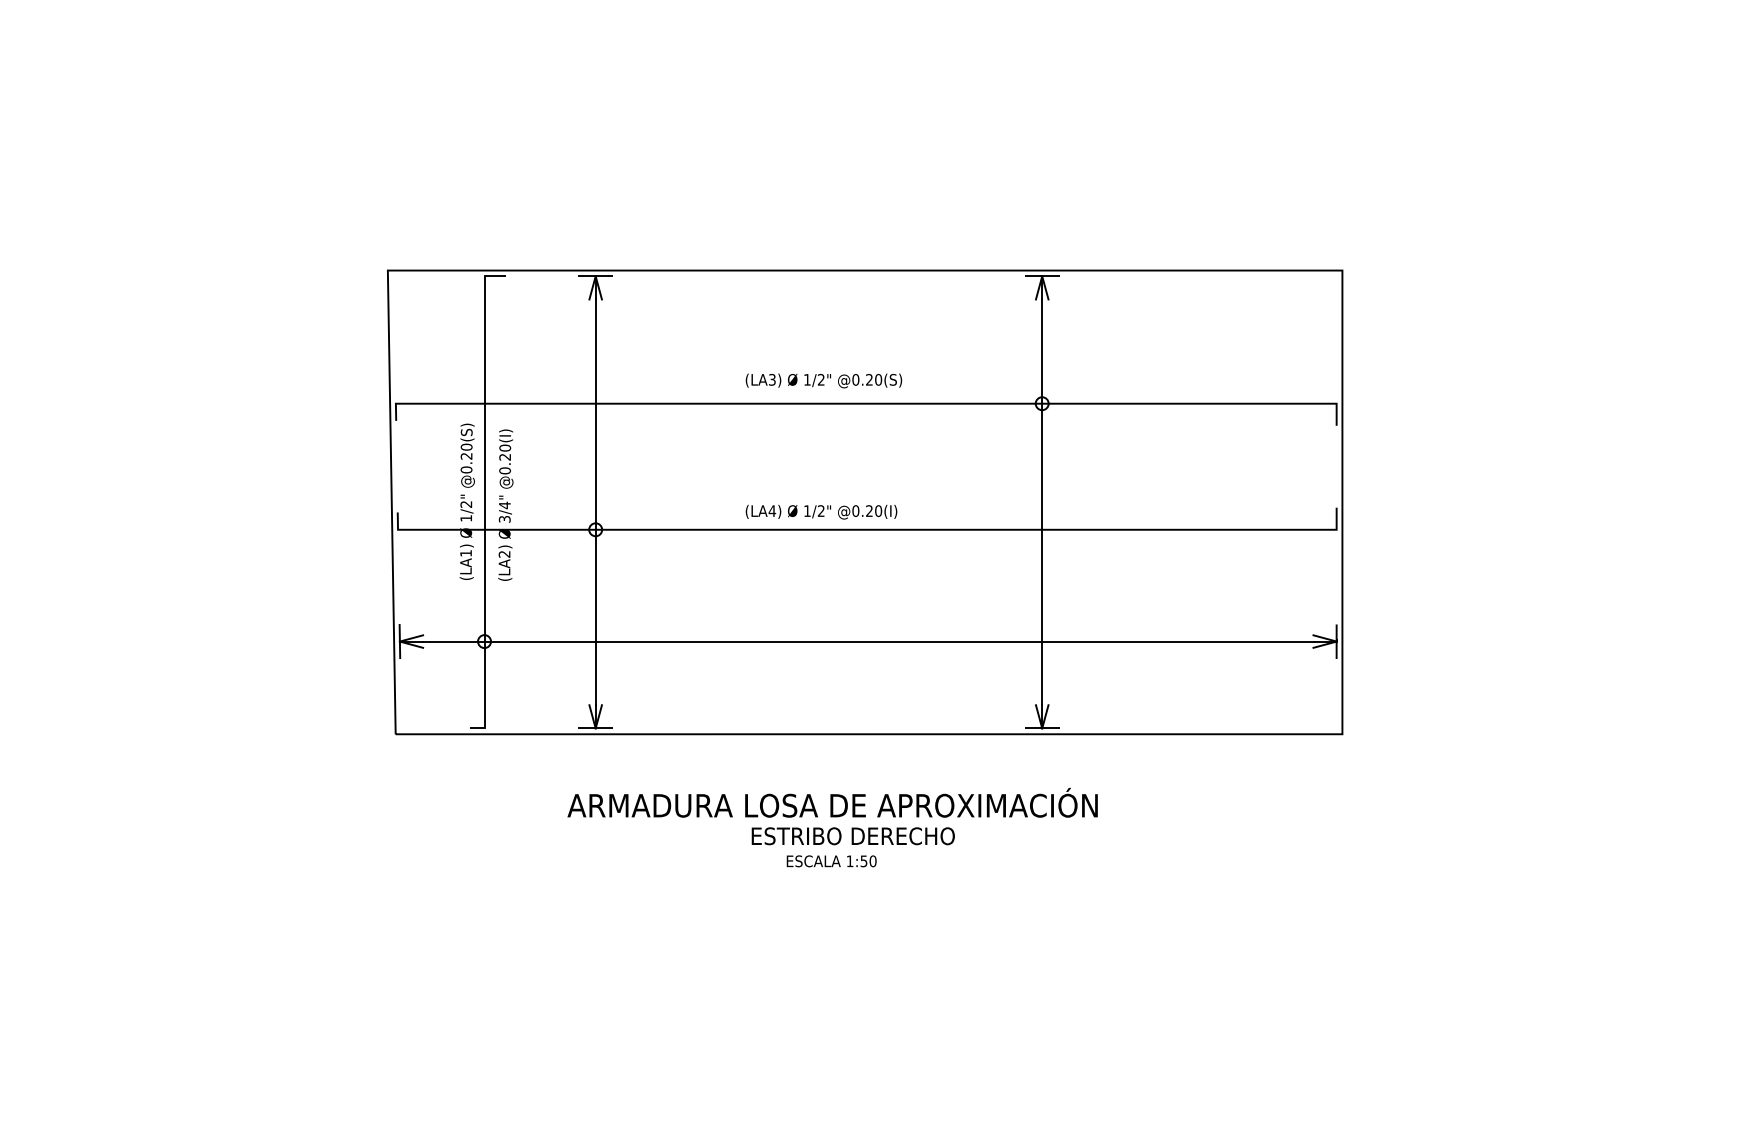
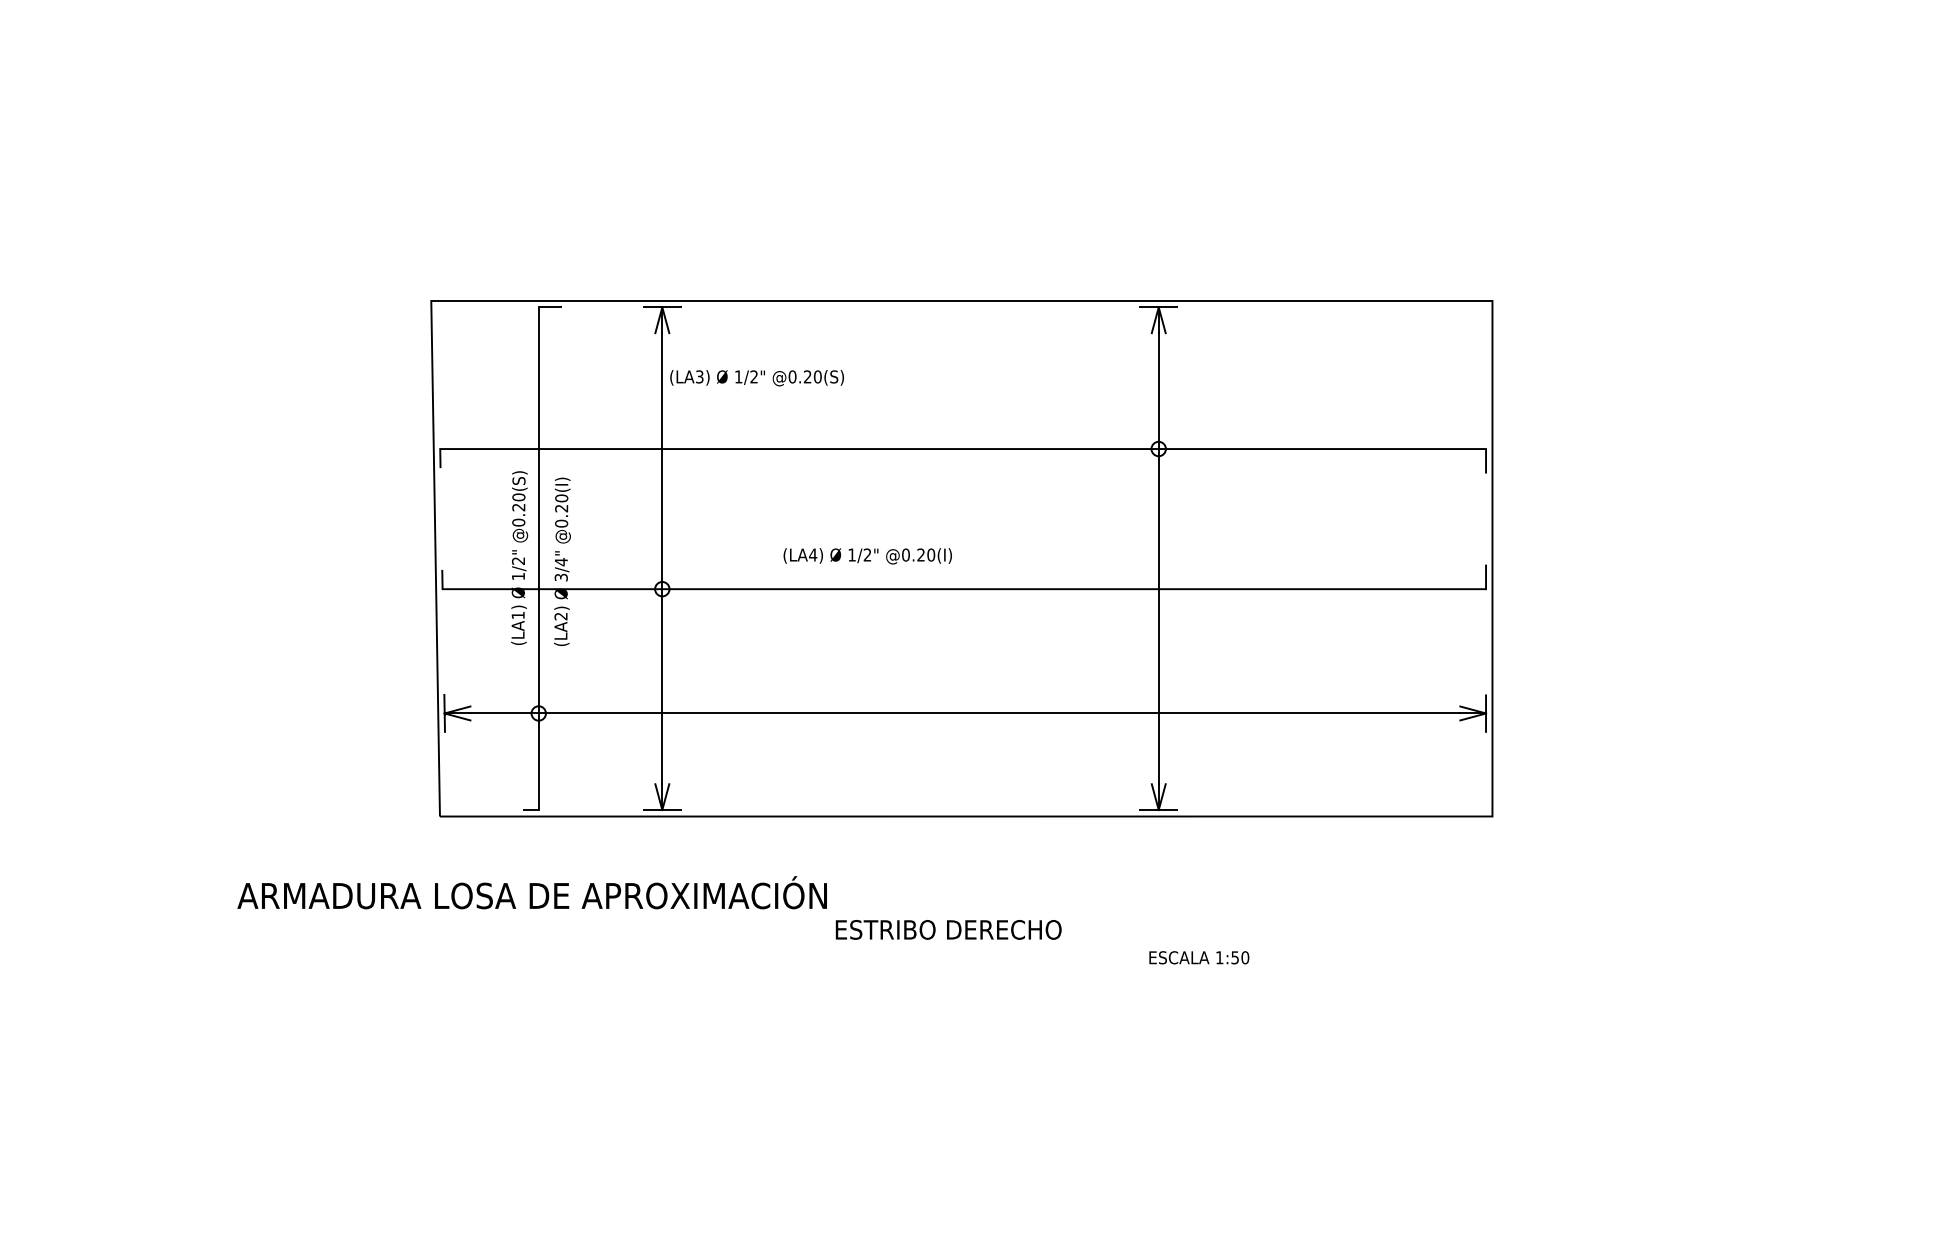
text: (823, 380) -> (756, 377), moved
text: (821, 511) -> (867, 555), moved
text: (832, 802) -> (532, 892), moved
text: (831, 861) -> (1199, 957), moved

